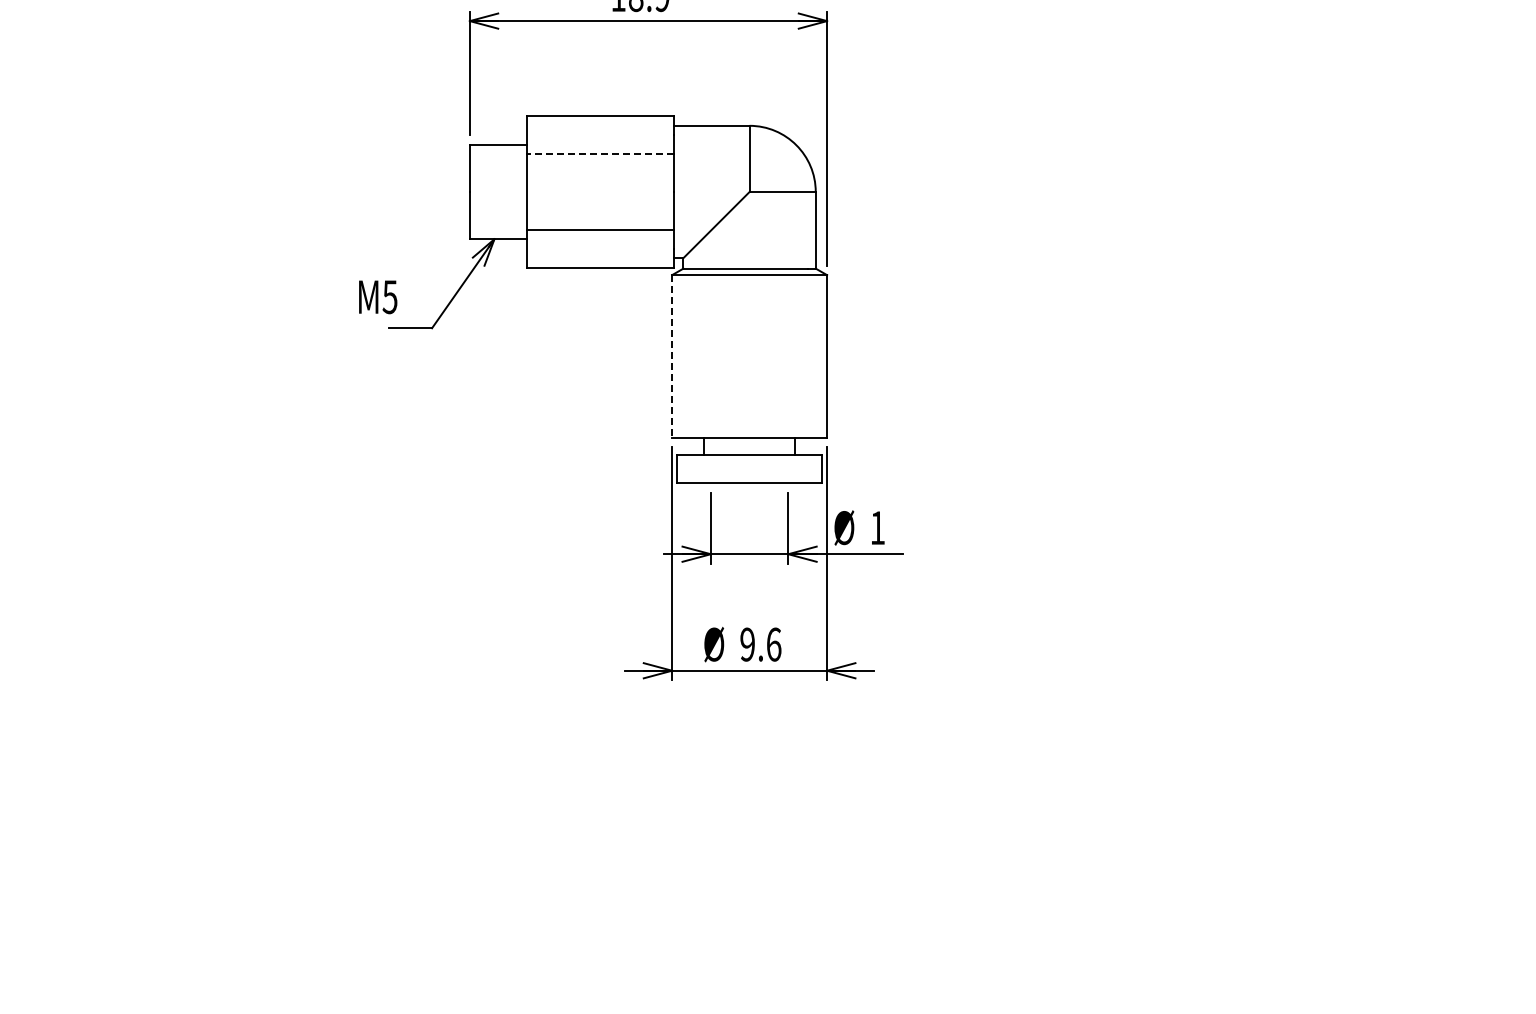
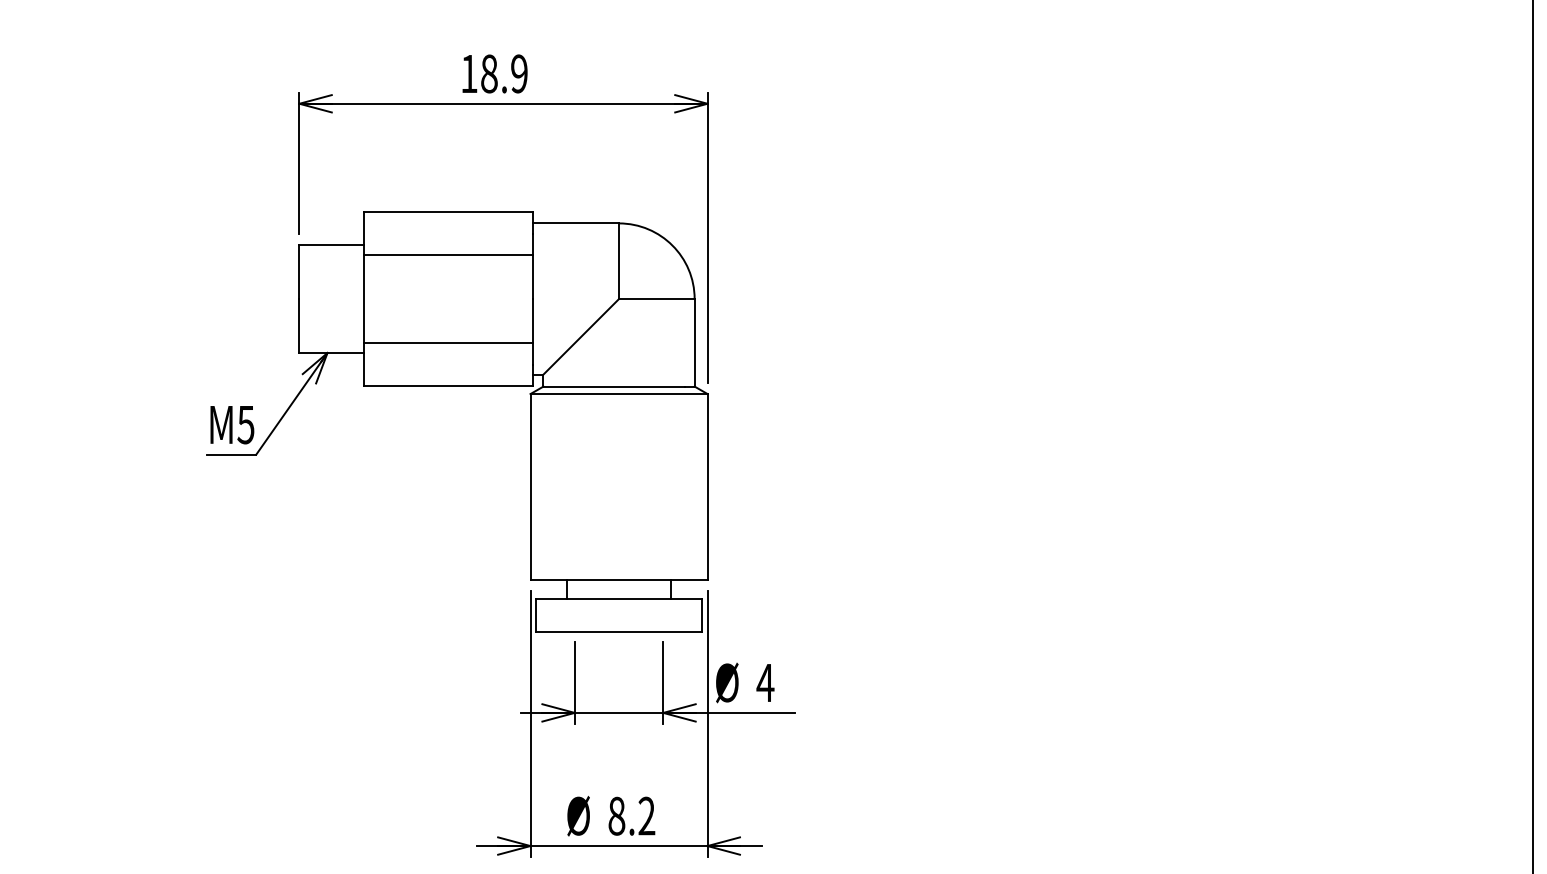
line: (600, 153) -> (448, 255), dashed -> solid
text: (378, 297) -> (232, 425), moved
line: (672, 356) -> (530, 486), dashed -> solid
text: (877, 527) -> (765, 682), 1 -> 4
text: (760, 644) -> (631, 816), 9.6 -> 8.2

